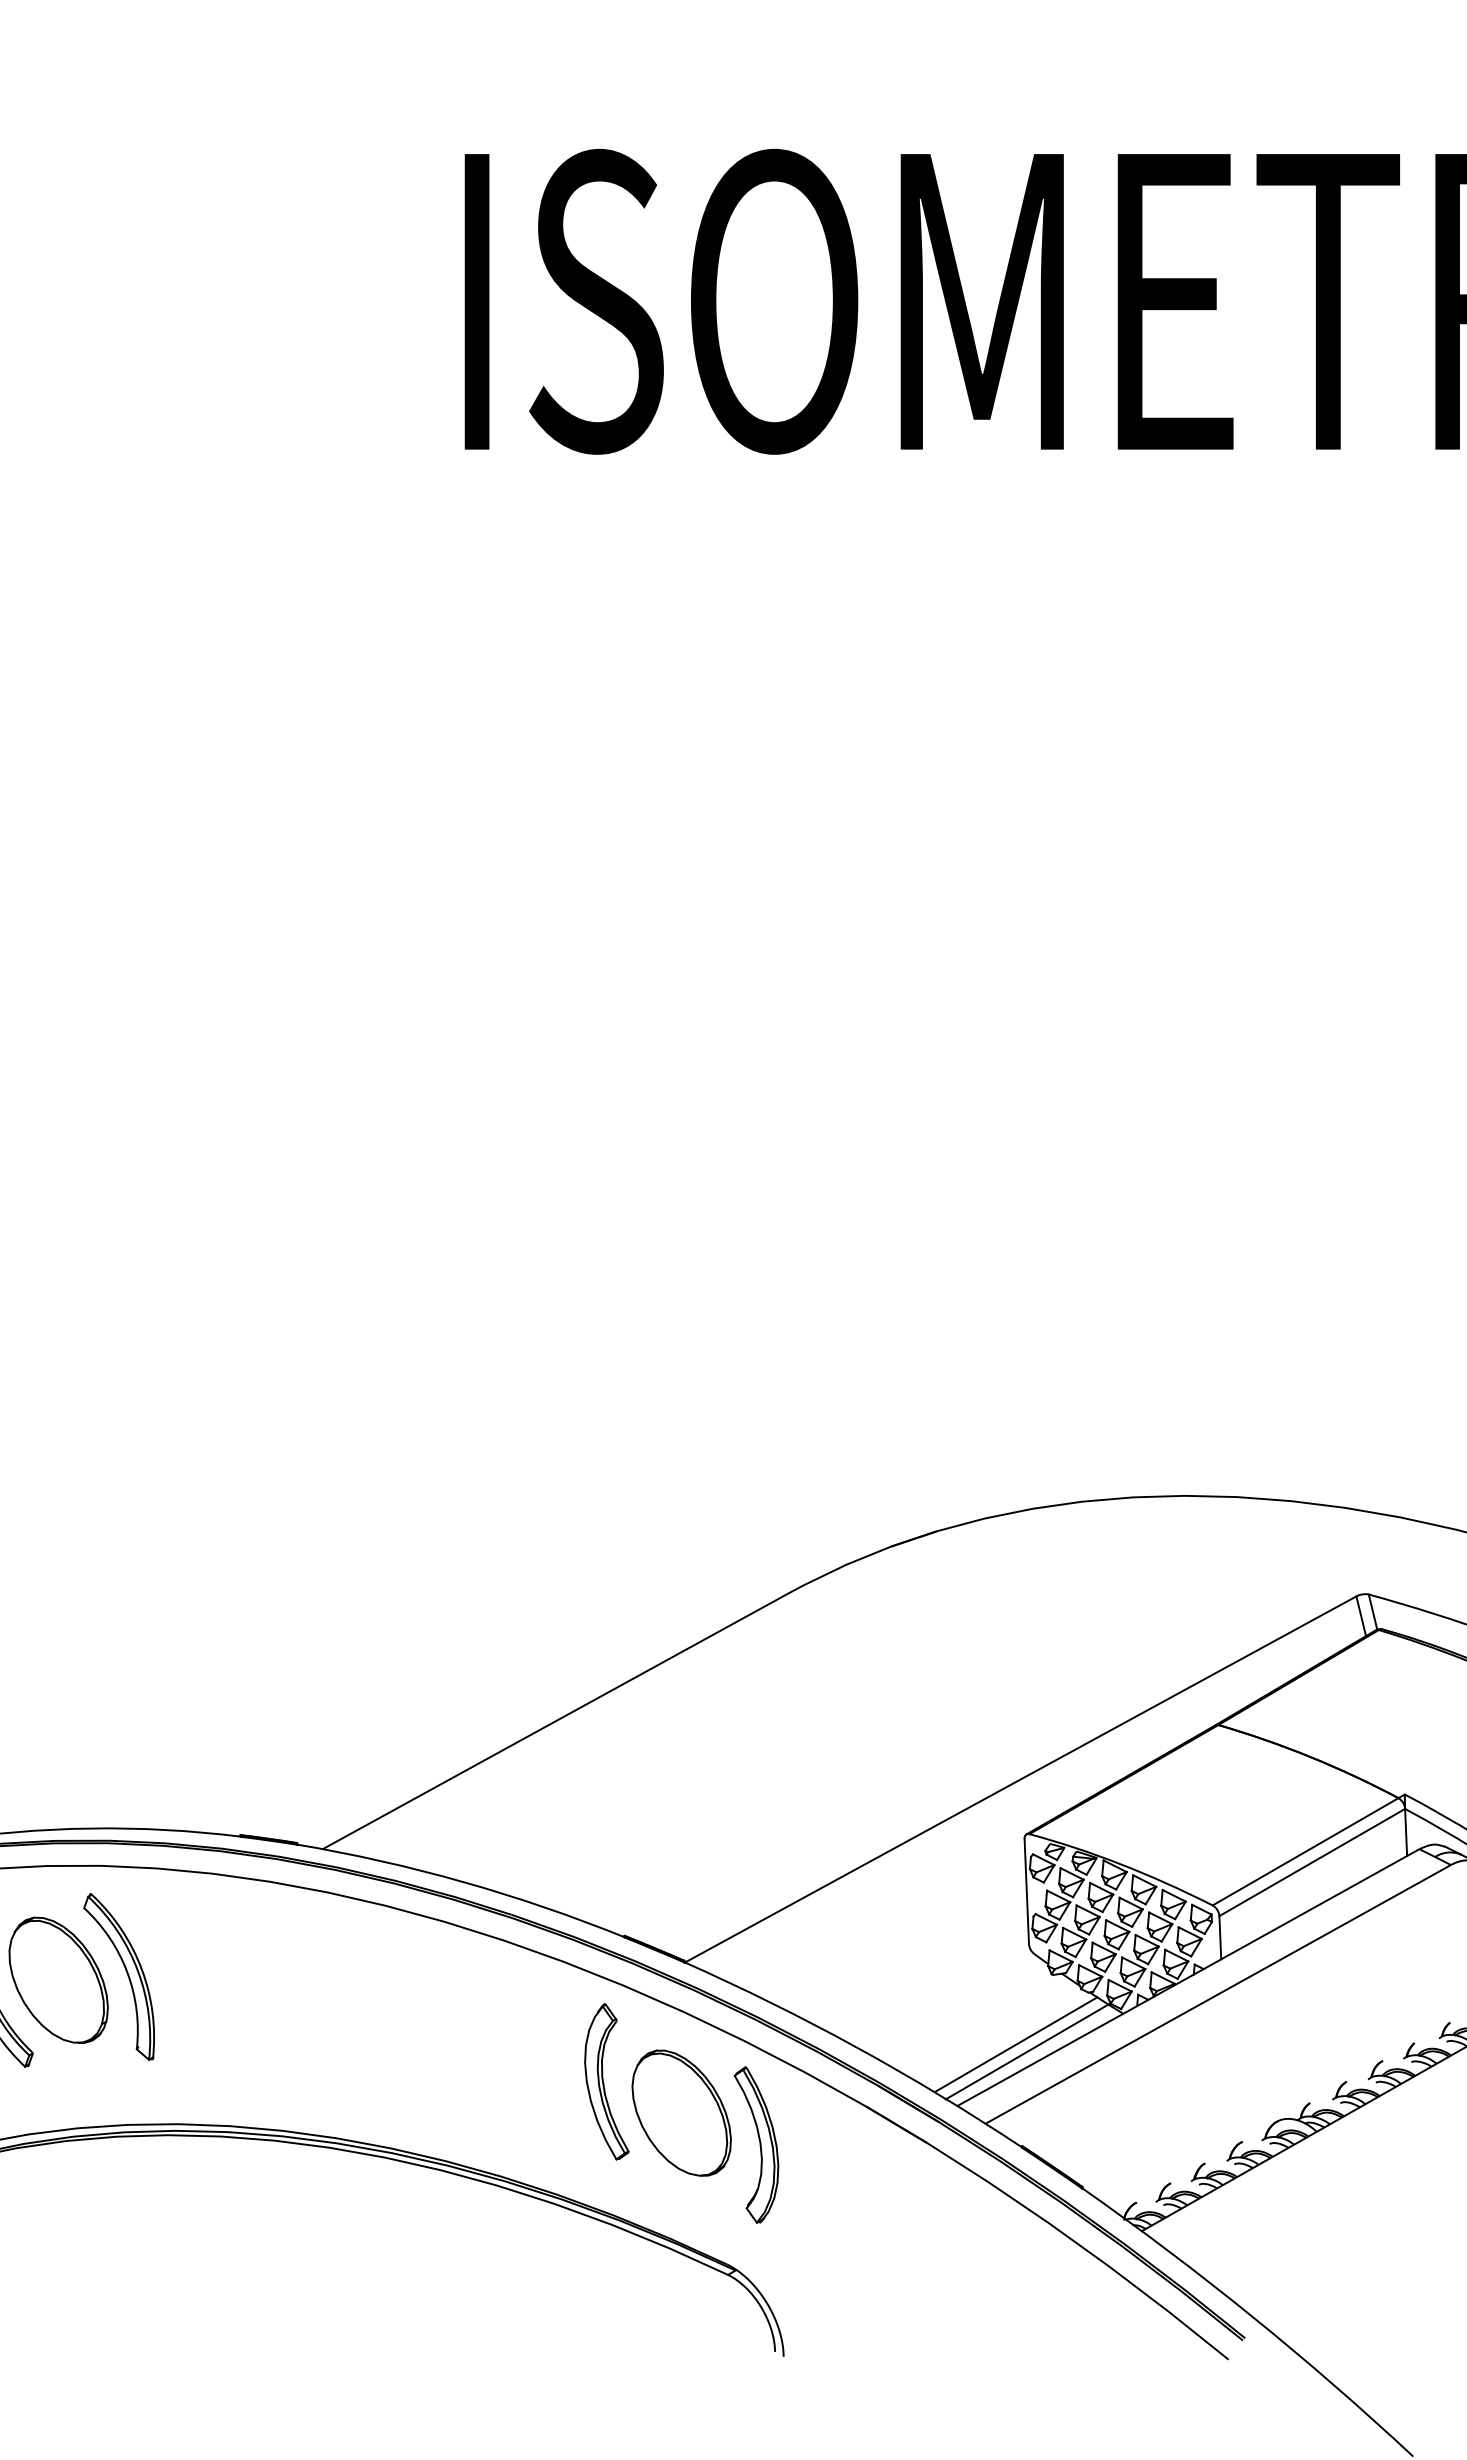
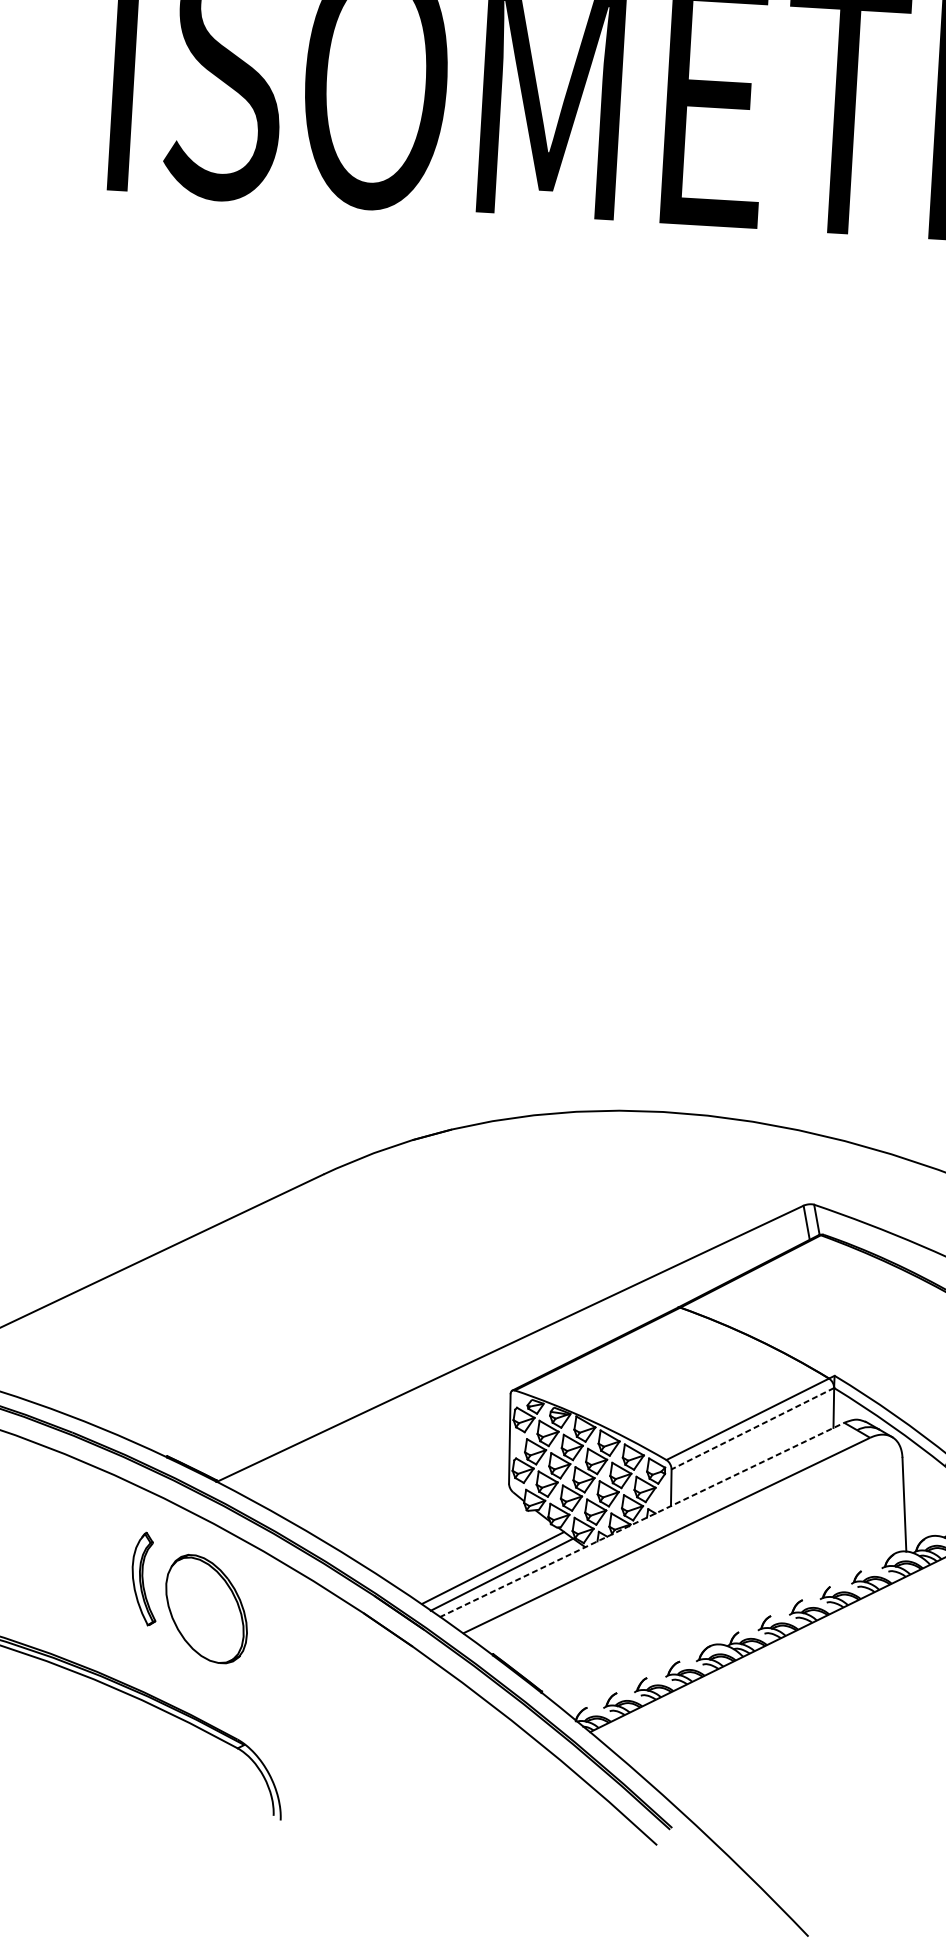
line: (1311, 1862) -> (752, 1428), solid -> dashed
line: (1188, 1977) -> (642, 1519), solid -> dashed
part: (606, 2081) -> (144, 1578), size x0.7
part: (756, 2144) -> (268, 1639), removed

